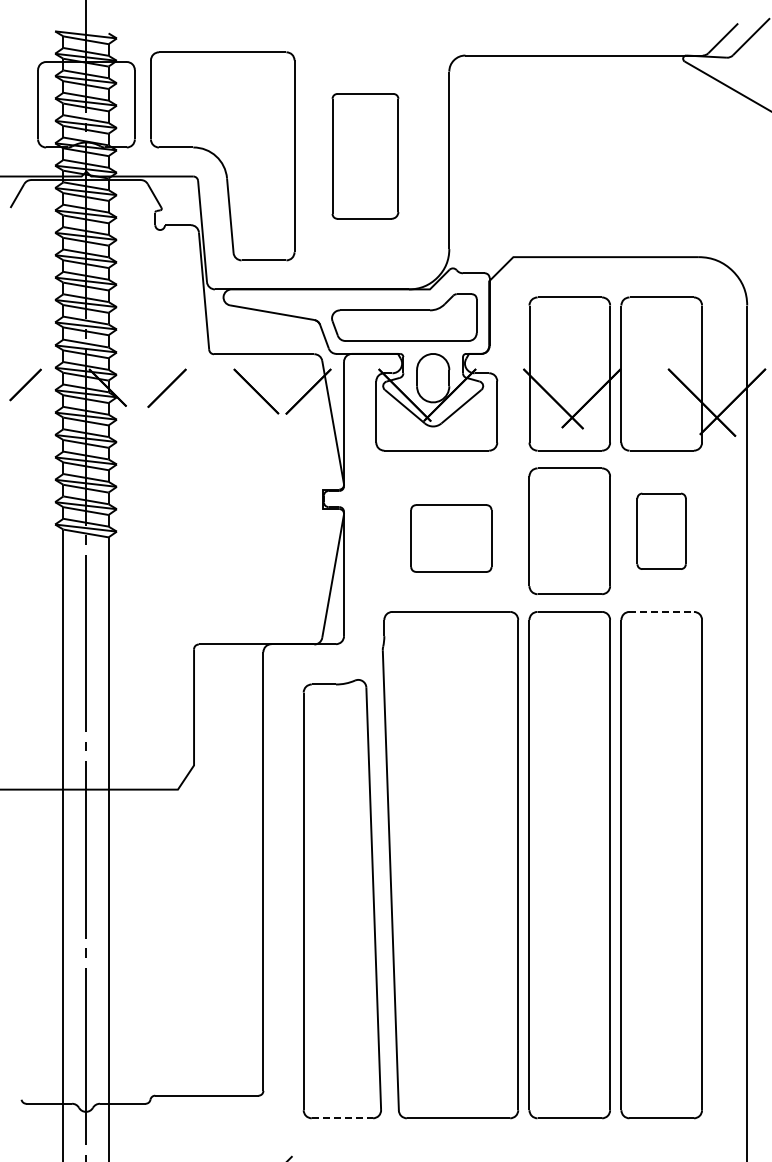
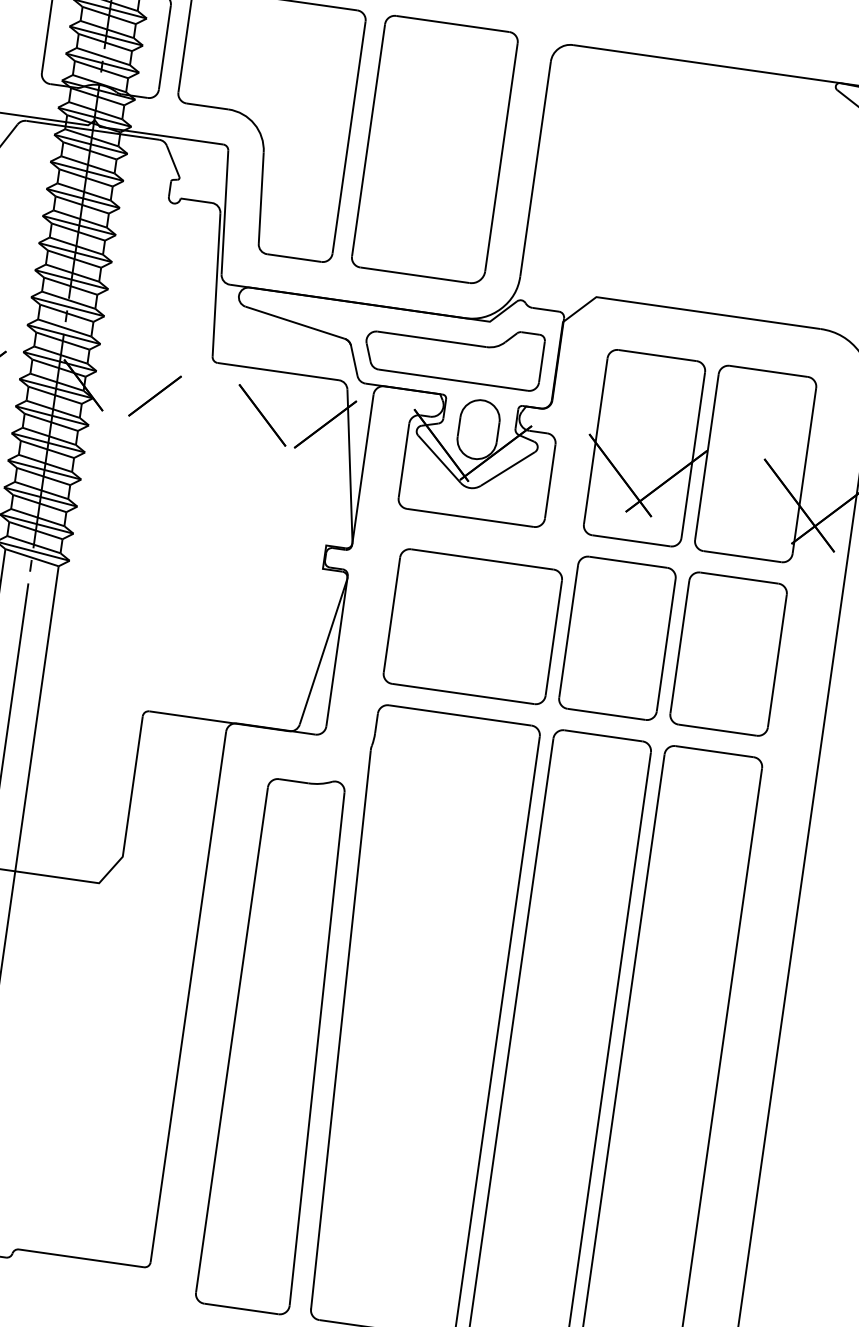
part: (365, 156) -> (434, 149), size x1.67
part: (661, 531) -> (728, 654), size x1.67
part: (451, 538) -> (473, 626), size x1.67
line: (662, 611) -> (715, 751), dashed -> solid
line: (342, 1118) -> (241, 1309), dashed -> solid

